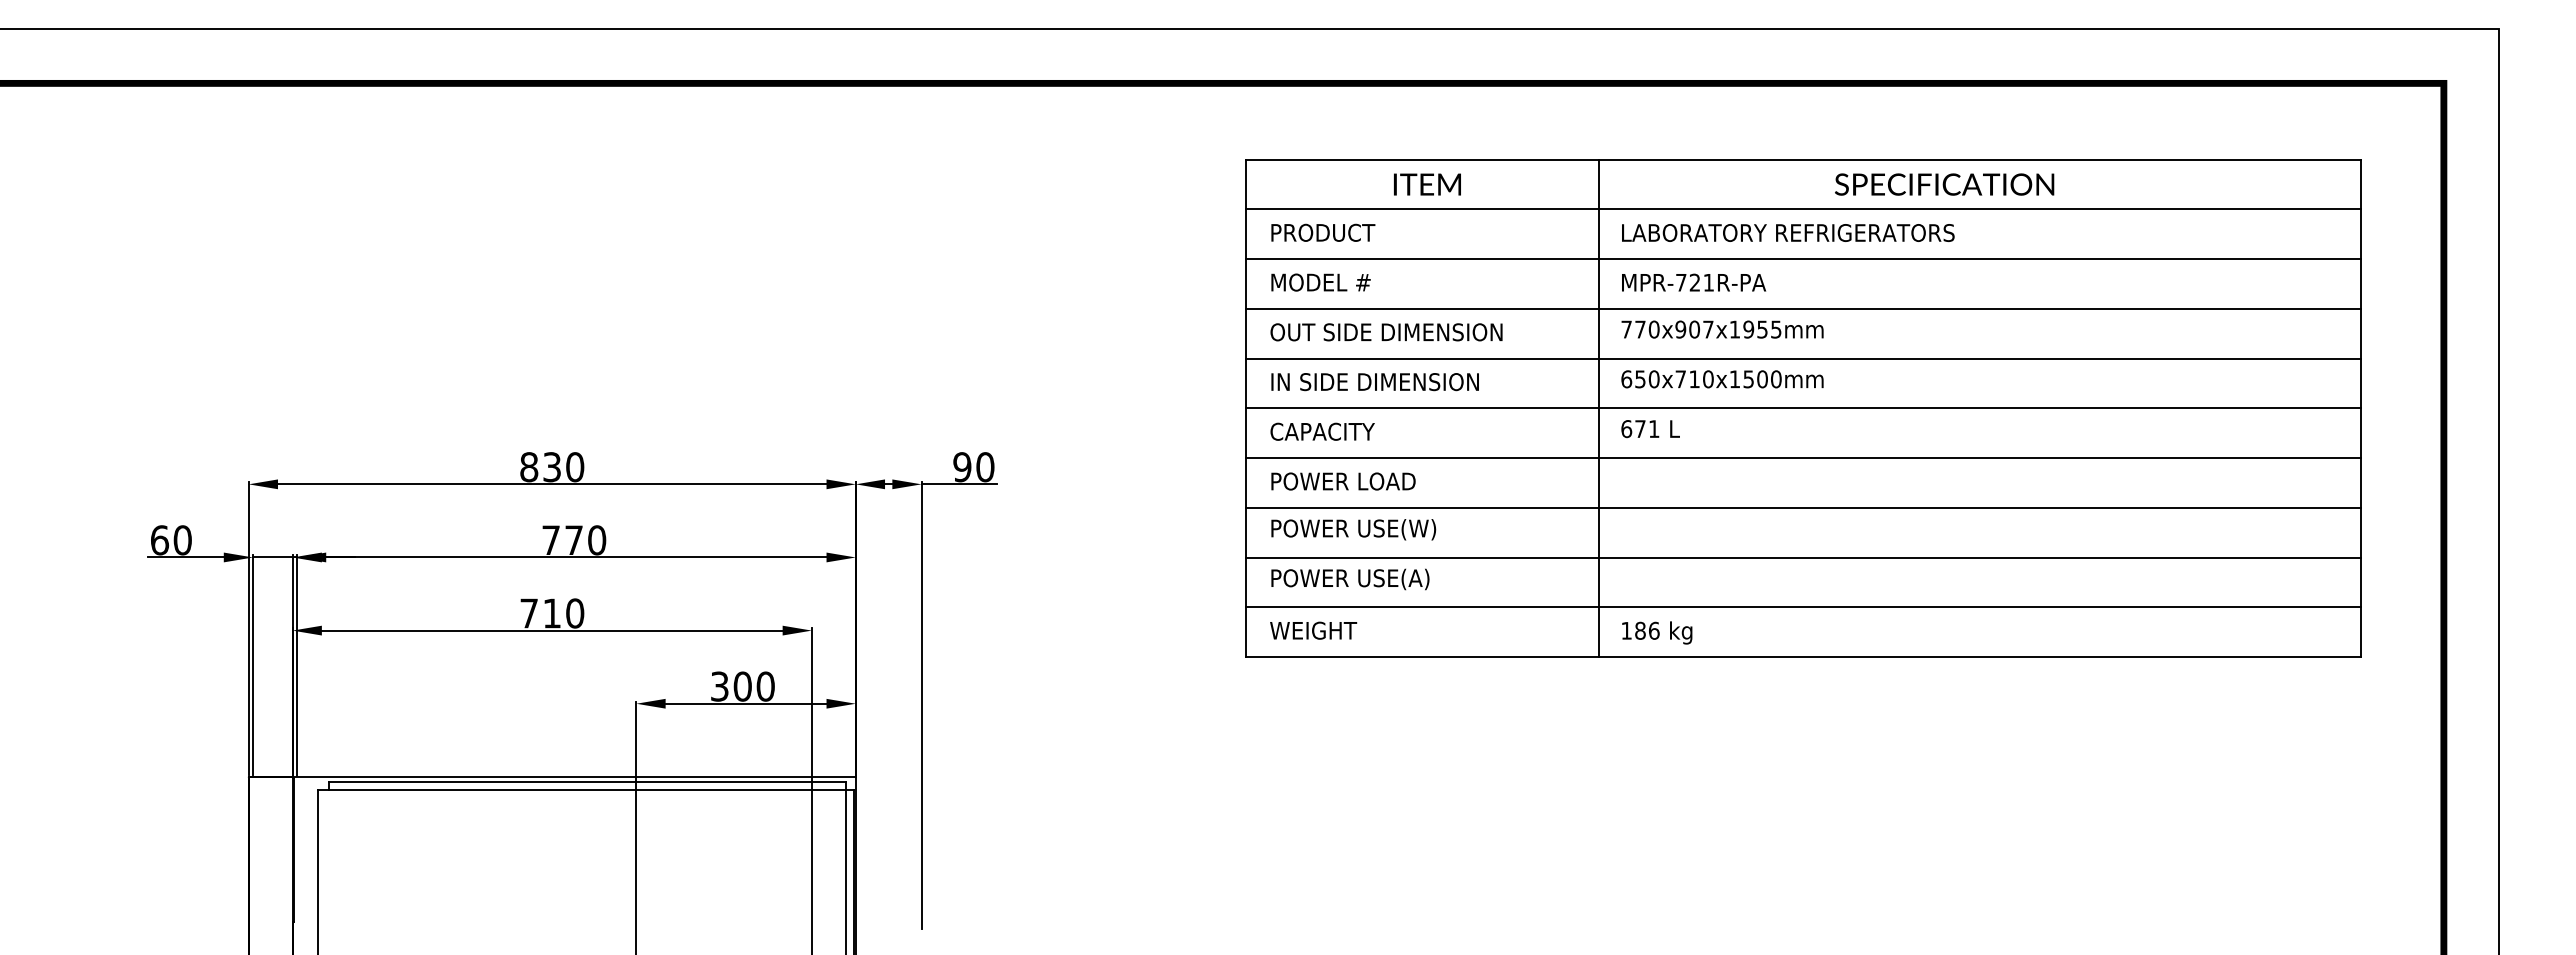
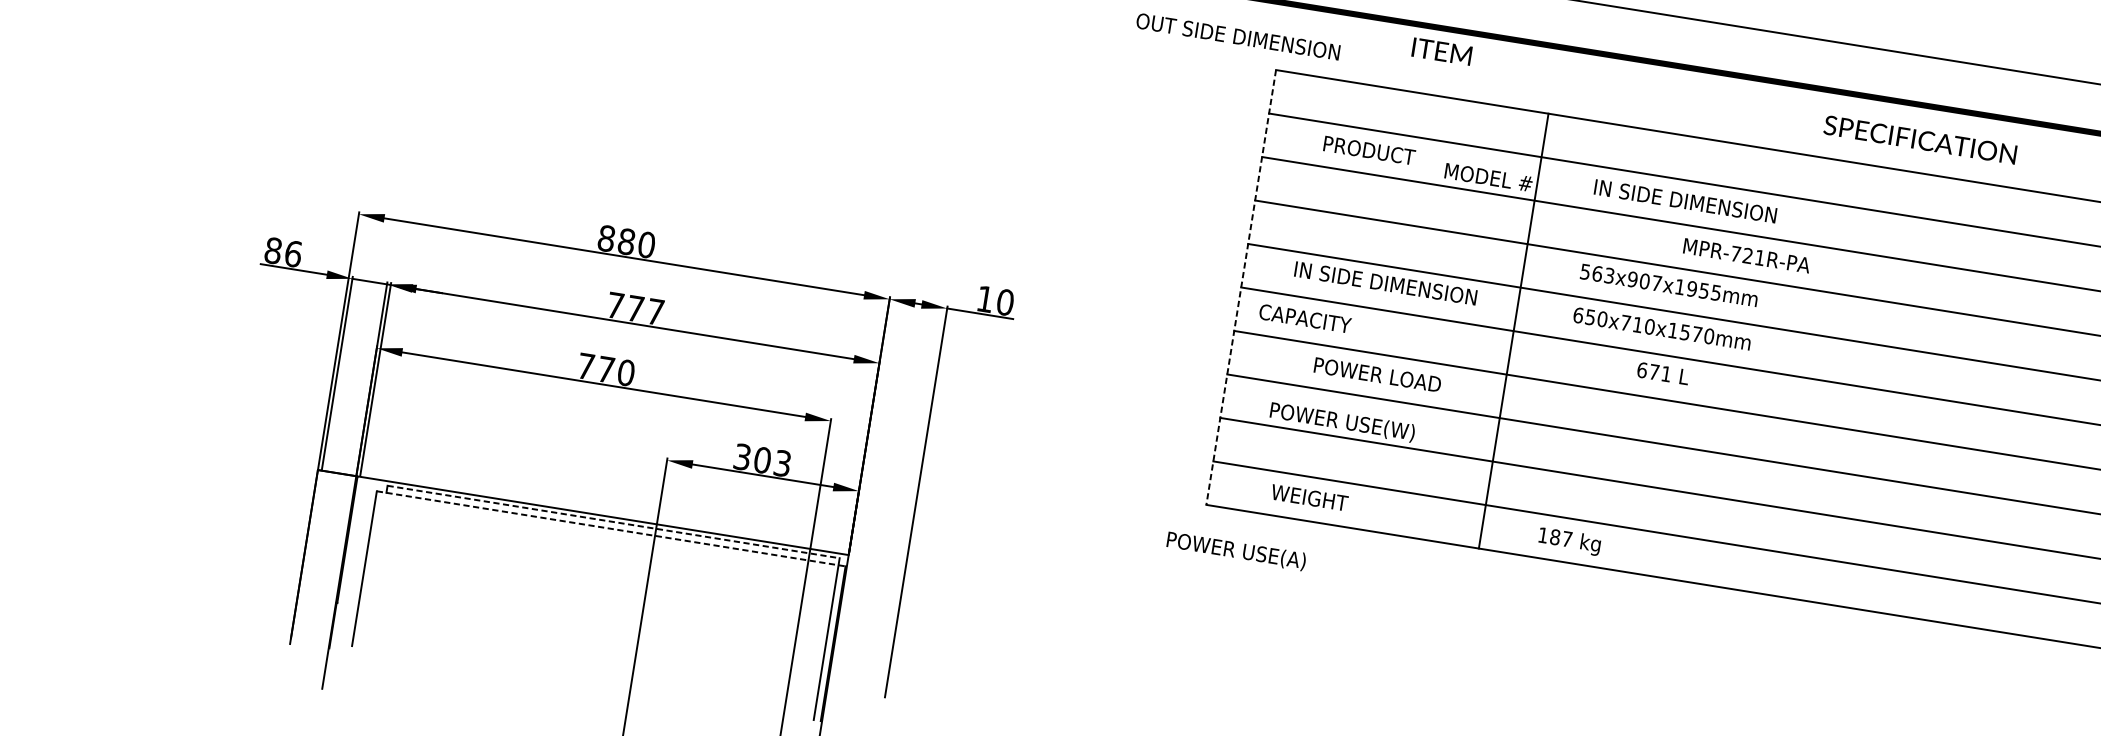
text: (1427, 184) -> (1442, 51), moved
text: (1944, 184) -> (1920, 139), moved
text: (1323, 232) -> (1369, 150), moved
text: (1789, 233) -> (1741, 210), LABORATORY REFRIGERATORS -> IN SIDE DIMENSION
text: (1320, 282) -> (1488, 177), moved
text: (1694, 282) -> (1747, 255), moved
text: (1640, 329) -> (1597, 273), 770x907x1955mm -> 563x907x1955mm
text: (1386, 332) -> (1238, 36), moved
text: (1762, 379) -> (1697, 334), 650x710x1500mm -> 650x710x1570mm
text: (1374, 382) -> (1385, 283), moved
line: (1245, 408) -> (1241, 287), solid -> dashed
line: (1599, 408) -> (1513, 331), moved
text: (1650, 429) -> (1663, 373), moved
text: (552, 467) -> (626, 242), 830 -> 880
text: (962, 467) -> (985, 299), 90 -> 10
text: (1343, 481) -> (1377, 374), moved
text: (1353, 529) -> (1342, 422), moved
text: (170, 540) -> (282, 252), 60 -> 86
text: (597, 540) -> (655, 312), 770 -> 777
text: (1350, 579) -> (1236, 551), moved
text: (551, 613) -> (605, 369), 710 -> 770
text: (1313, 630) -> (1309, 497), moved
text: (1654, 630) -> (1567, 538), 186 -> 187
text: (765, 686) -> (782, 463), 300 -> 303
line: (587, 781) -> (613, 521), solid -> dashed
line: (586, 790) -> (611, 529), solid -> dashed

